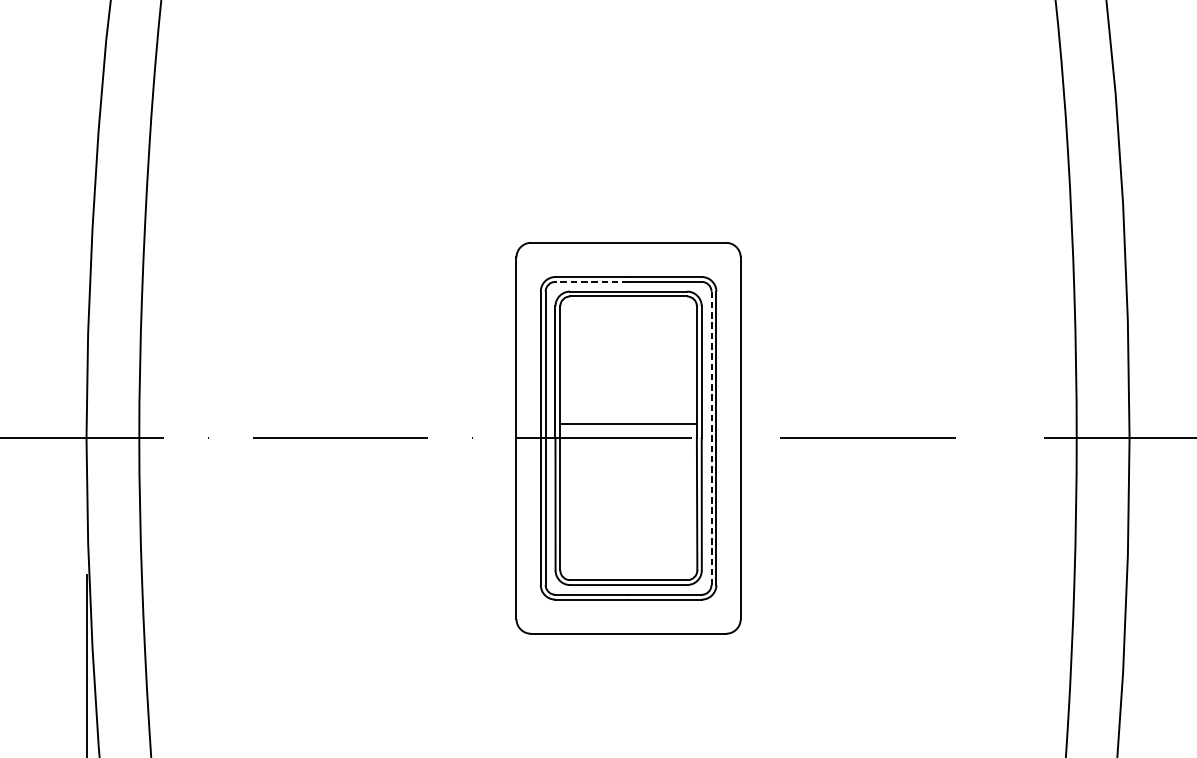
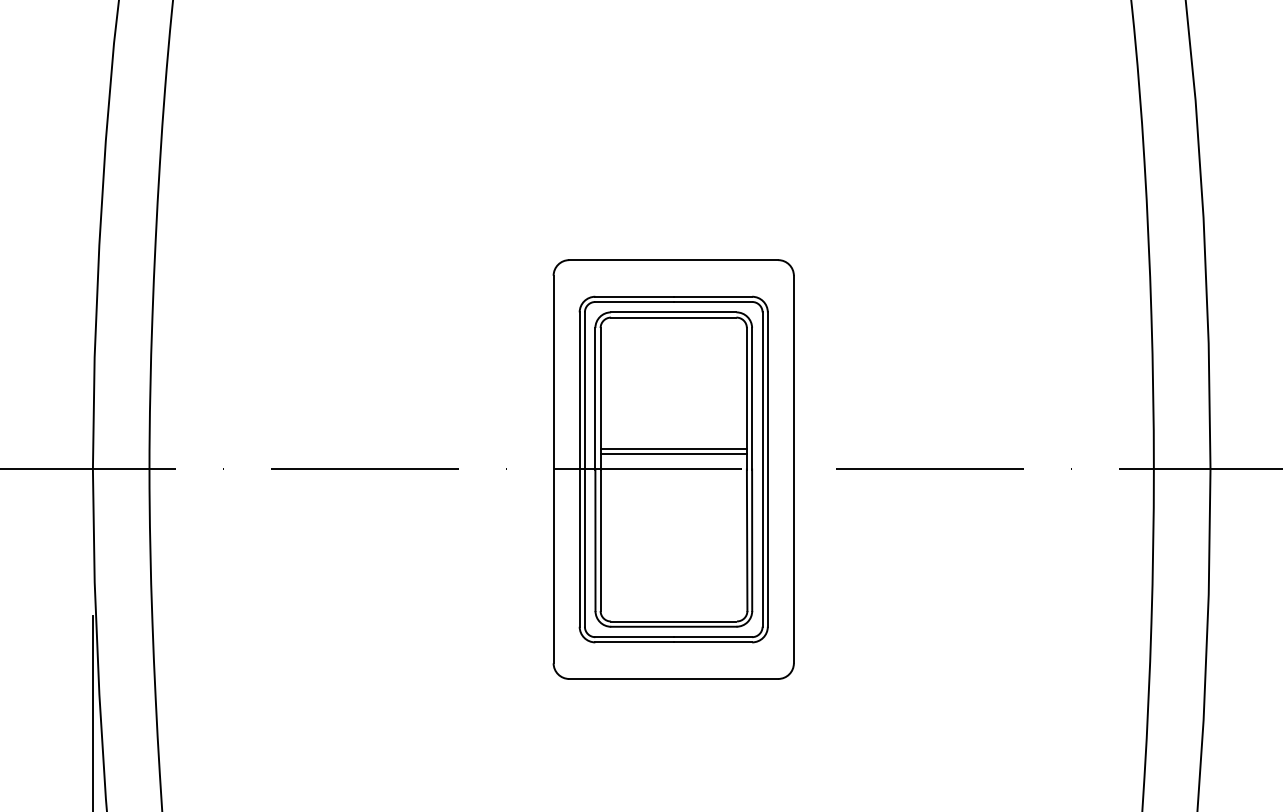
line: (591, 281) -> (634, 301), dashed -> solid
line: (628, 419) -> (673, 449), added
line: (711, 439) -> (762, 470), dashed -> solid

